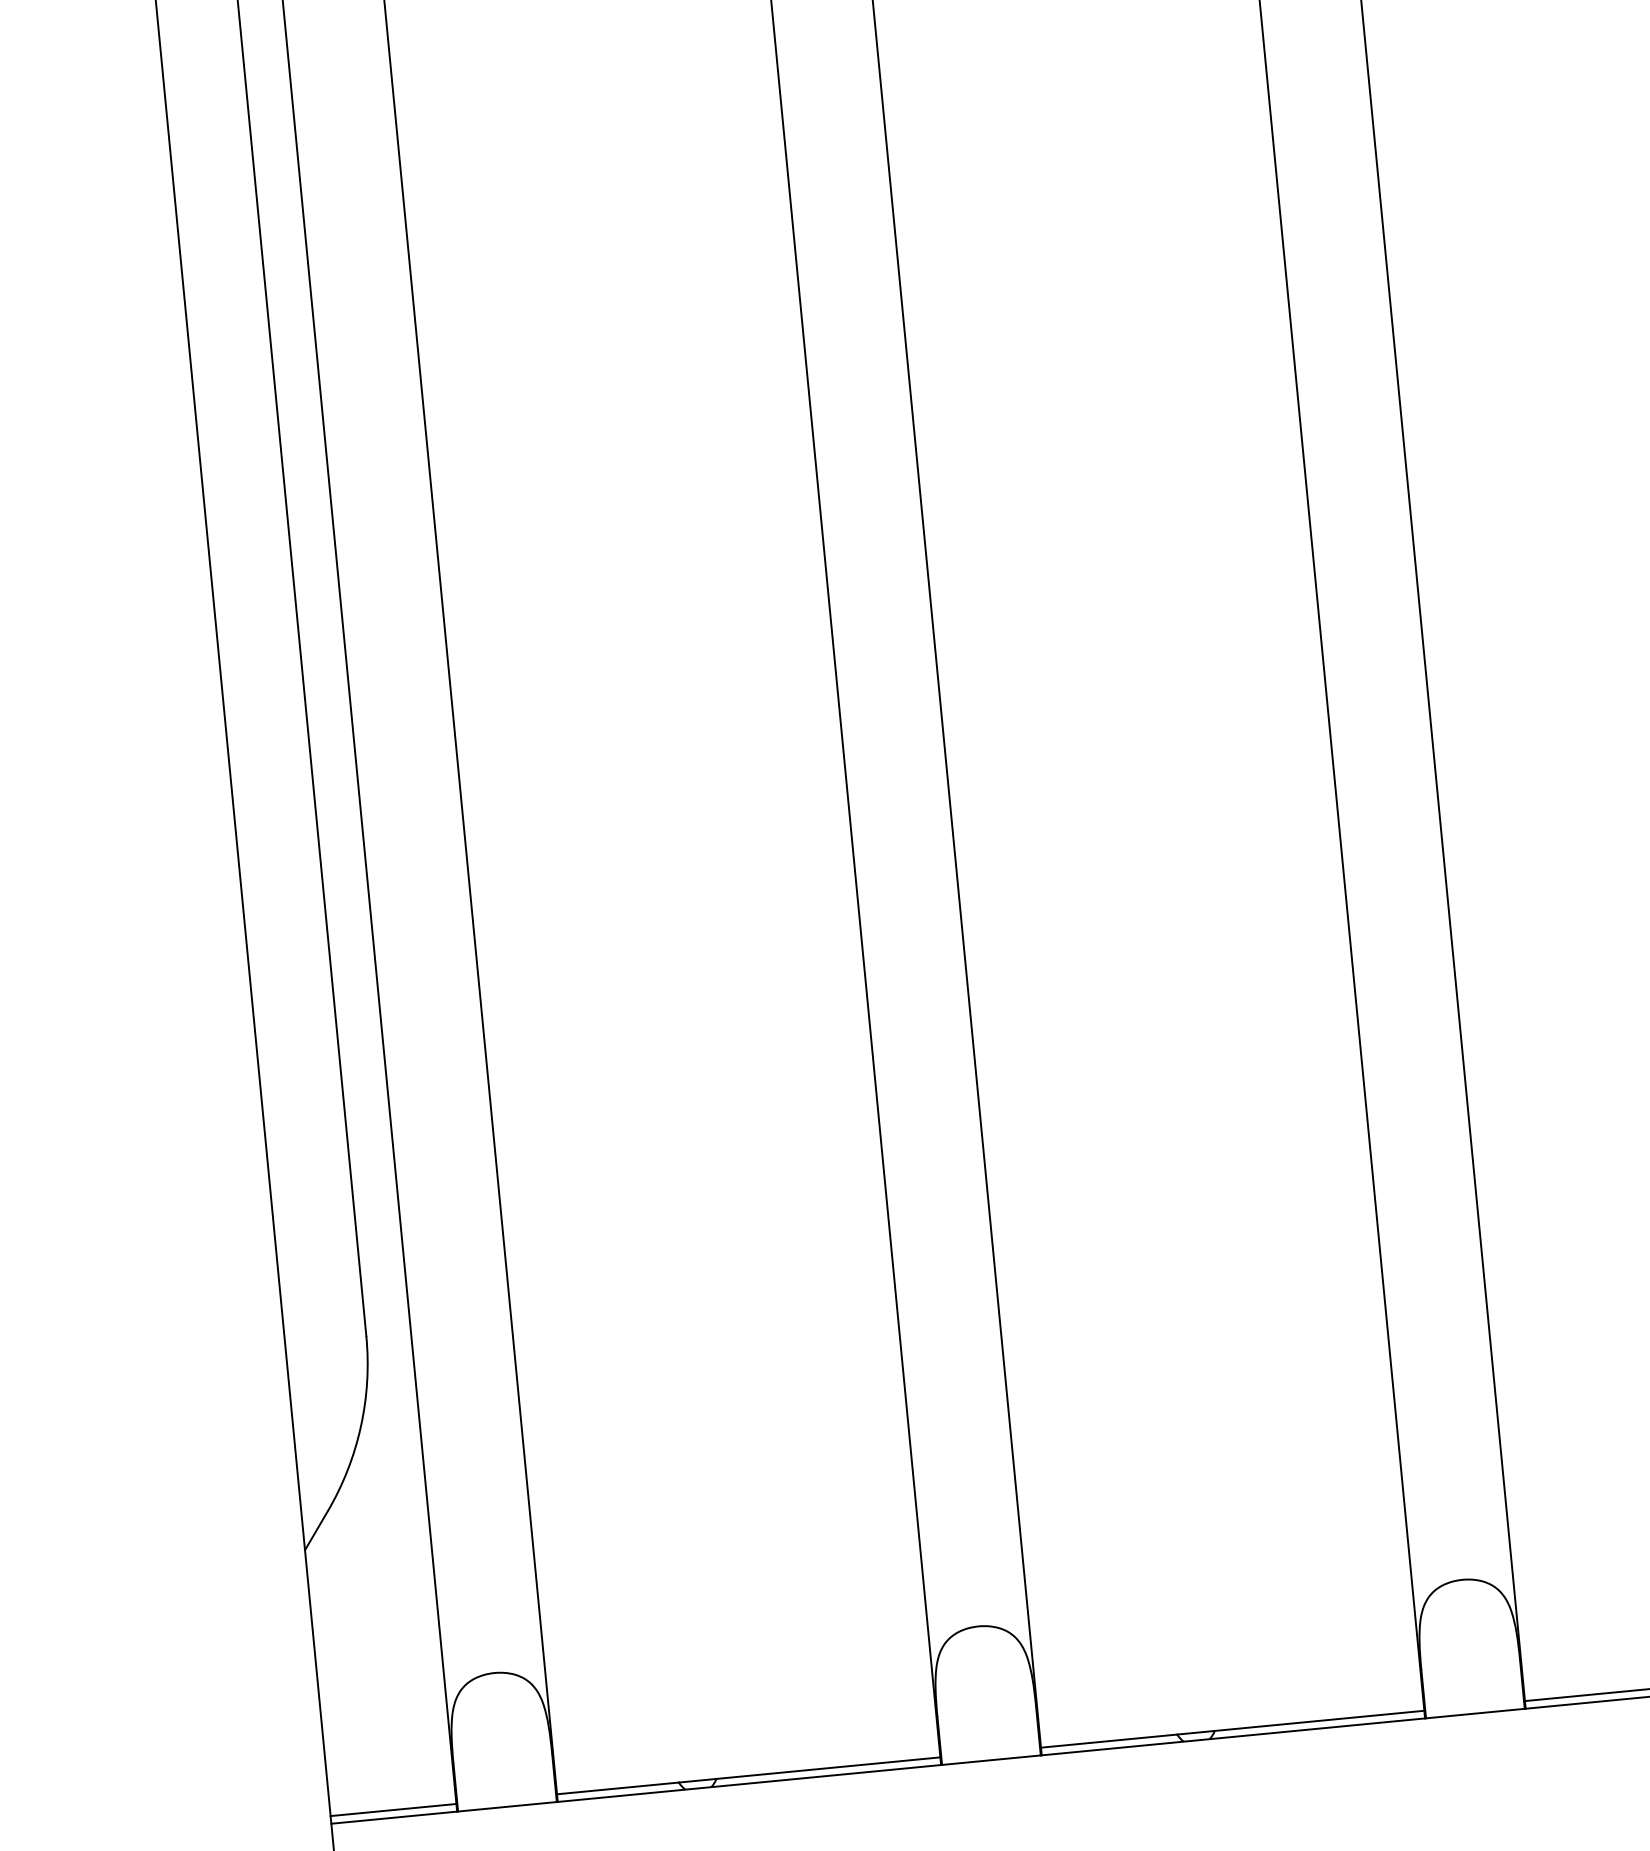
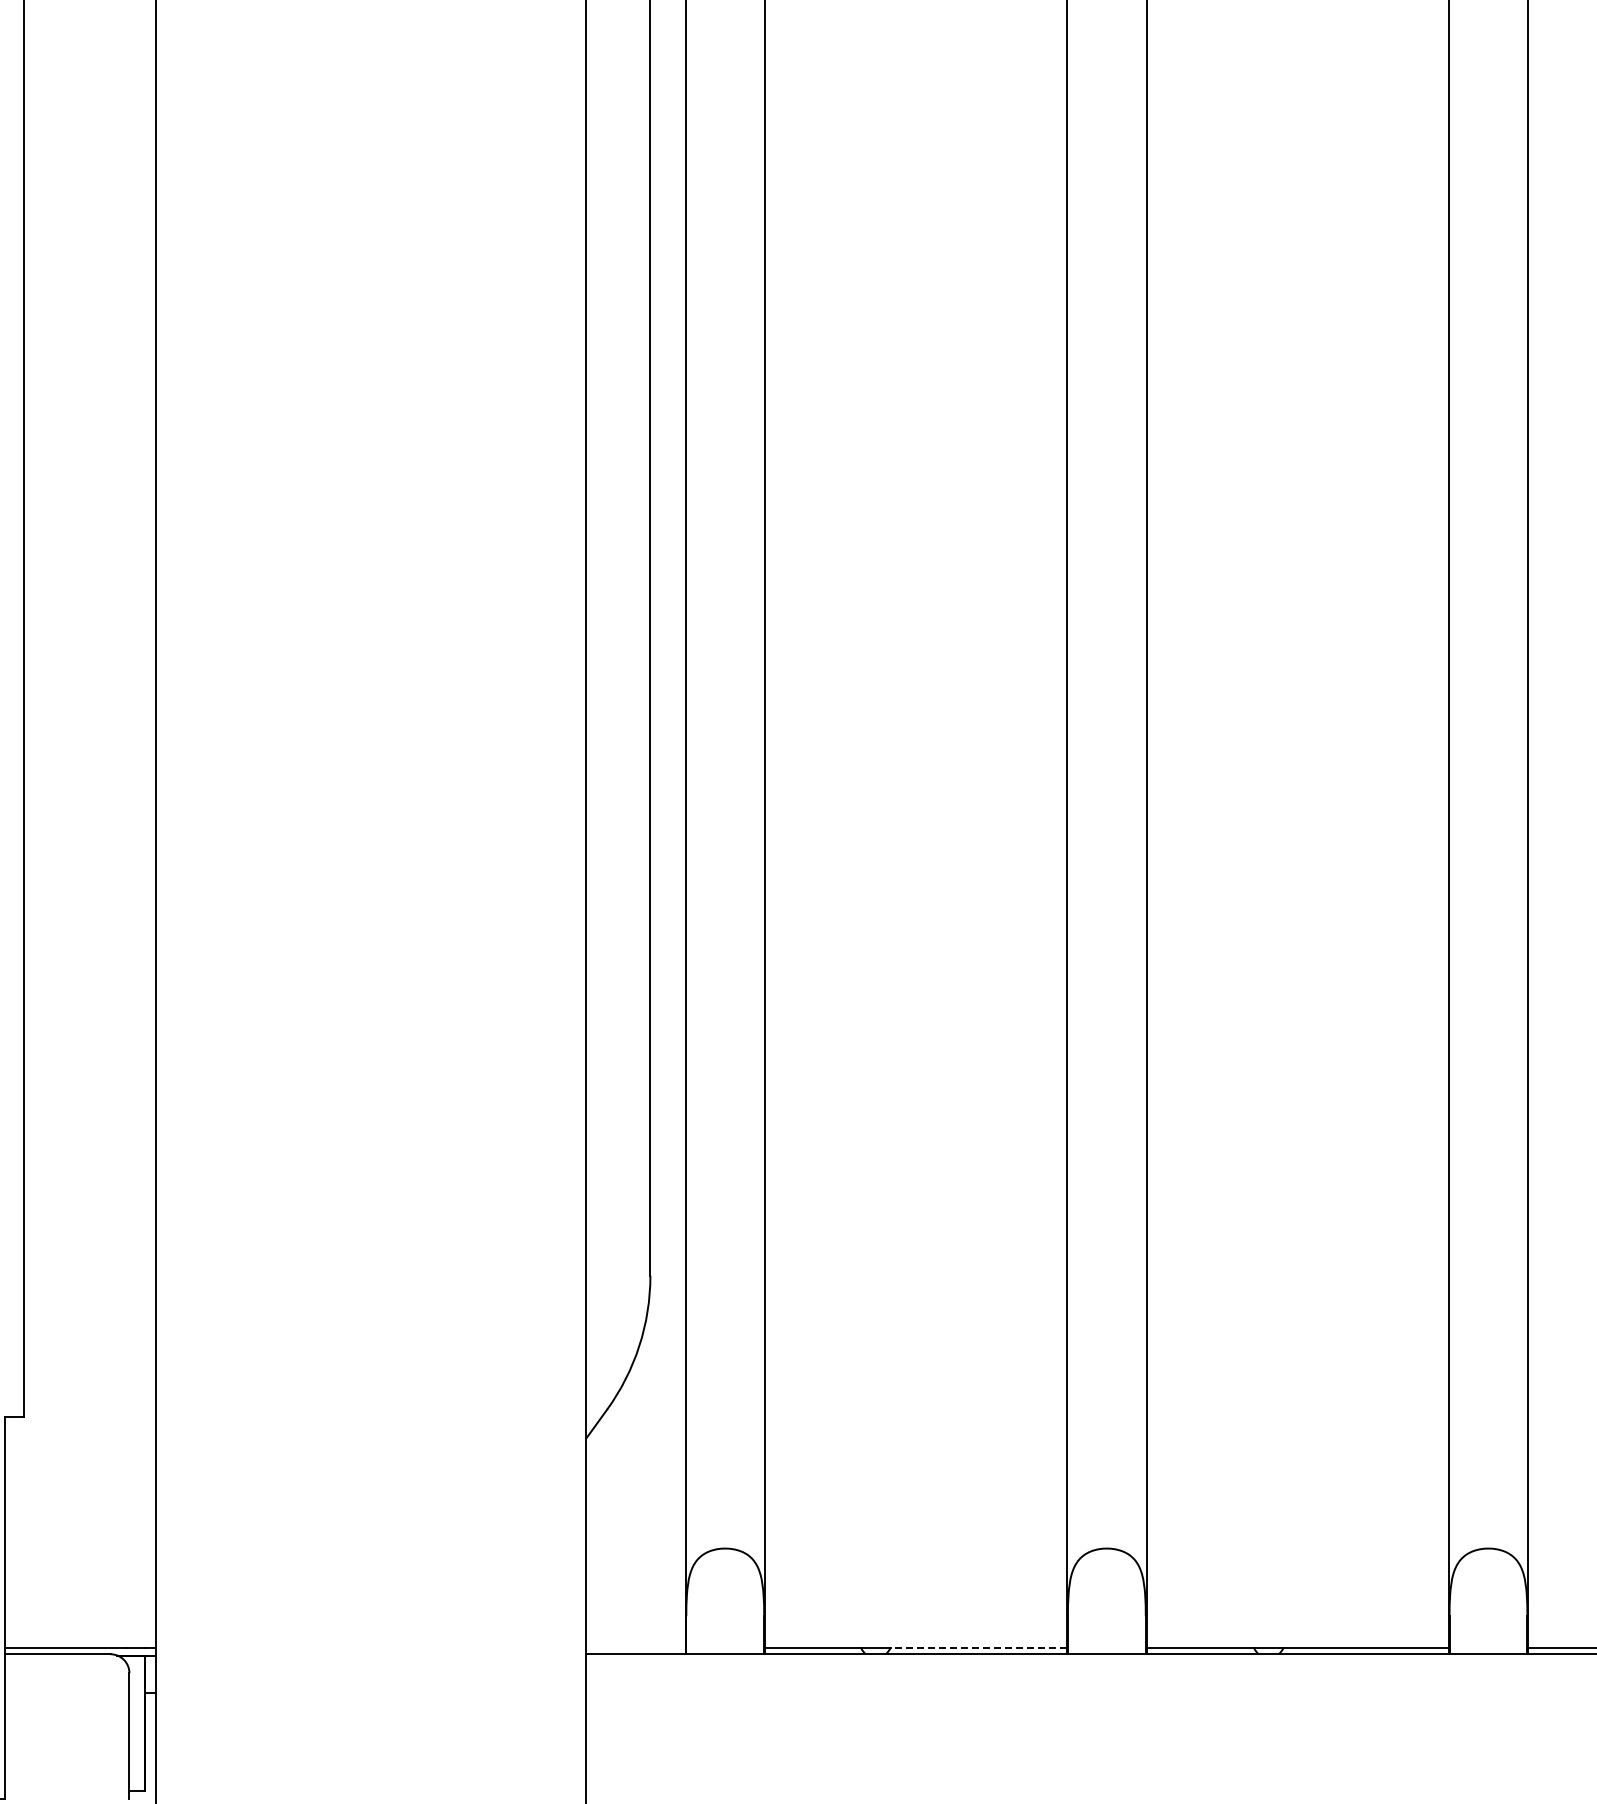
line: (827, 1768) -> (978, 1648), solid -> dashed
line: (392, 1810) -> (635, 1648), removed

